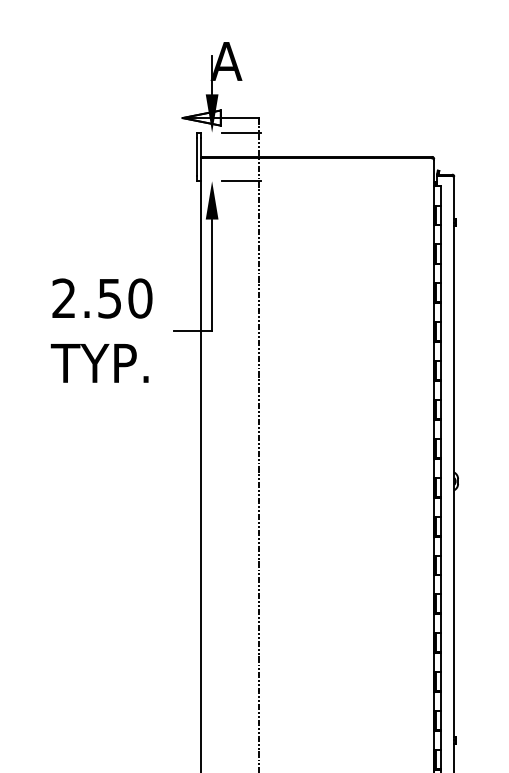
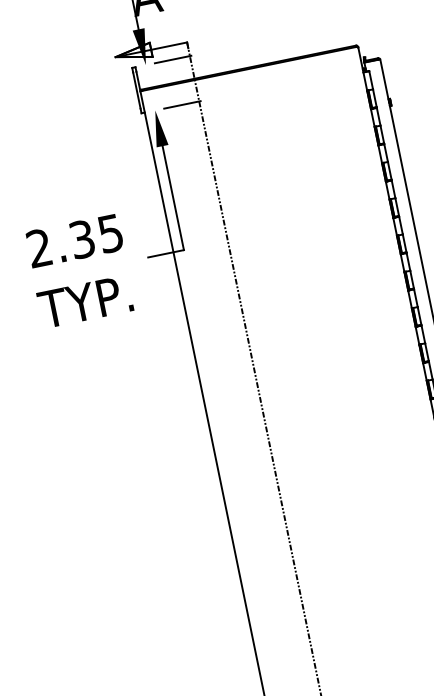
text: (125, 298) -> (96, 236), 2.50 -> 2.35

